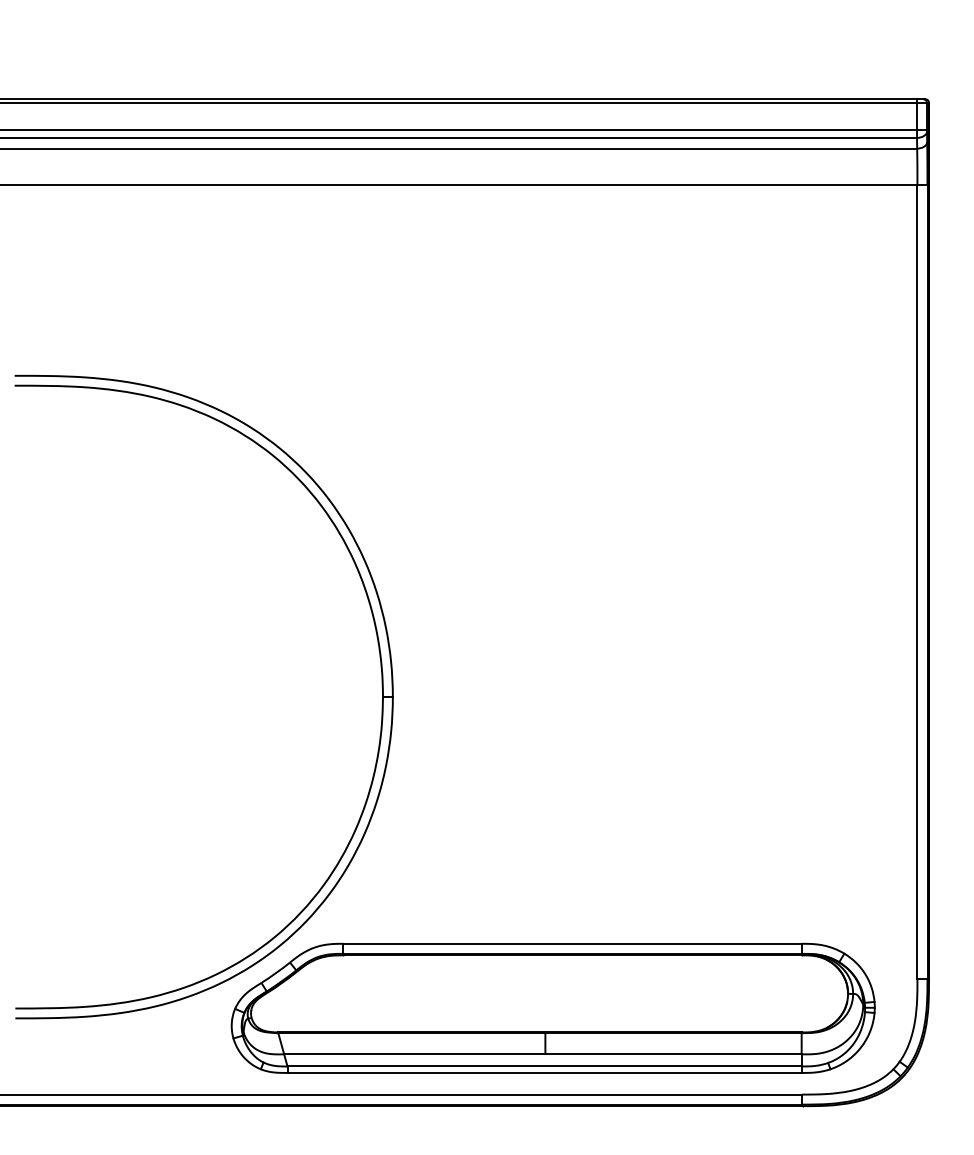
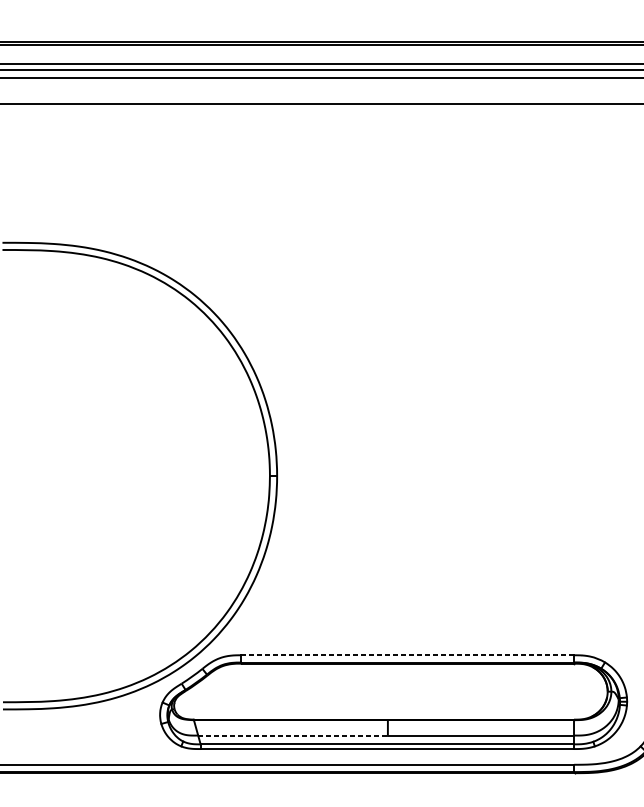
line: (572, 943) -> (407, 655), solid -> dashed
line: (414, 1054) -> (292, 735), solid -> dashed

